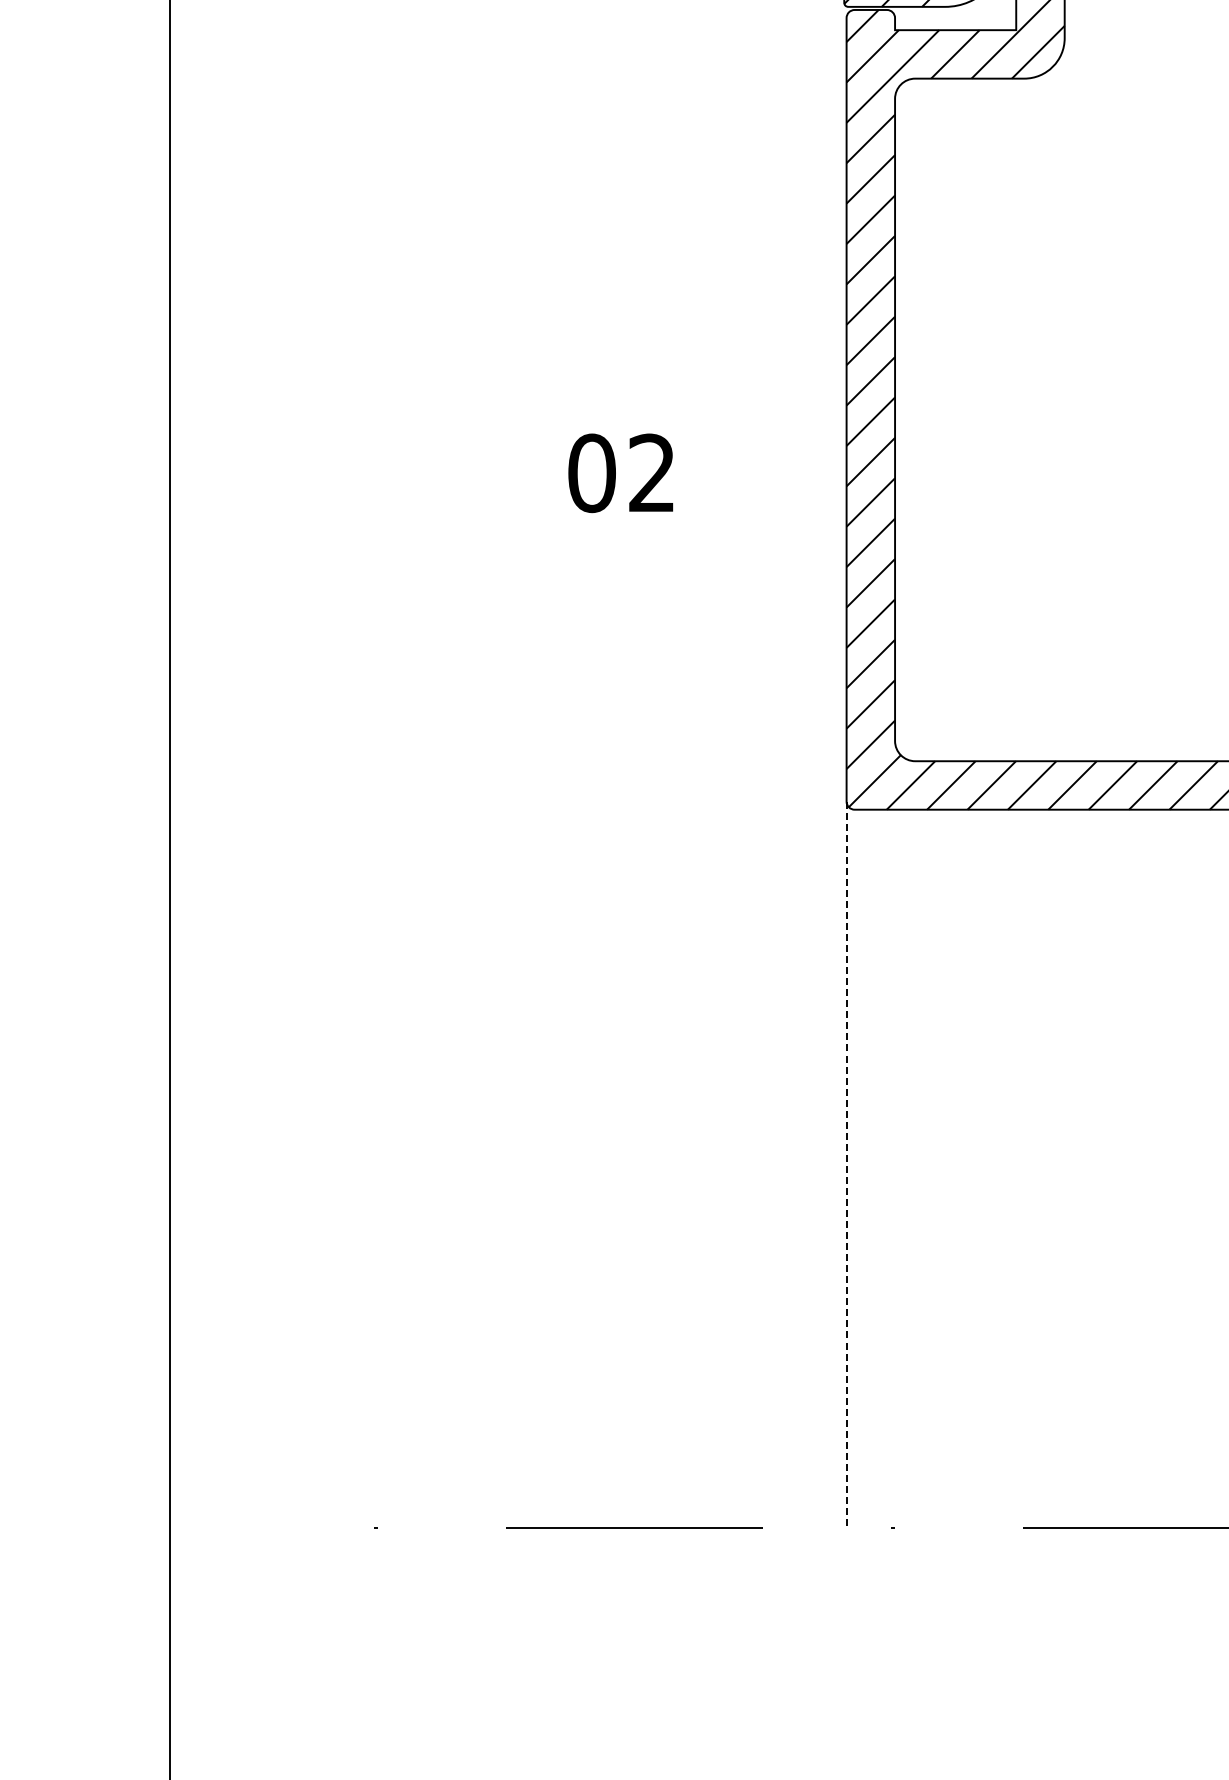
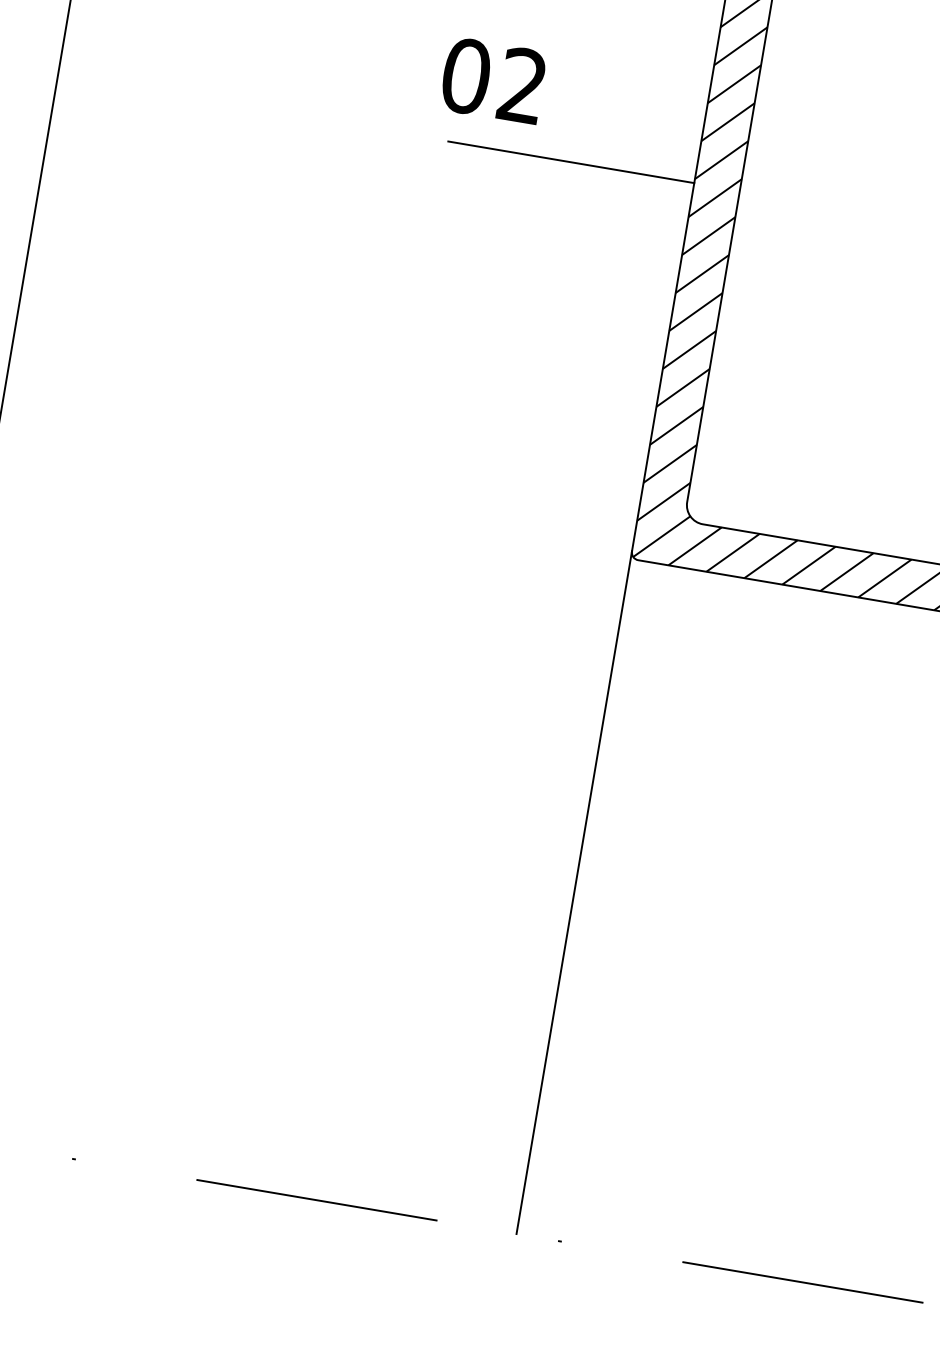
line: (715, 409) -> (571, 161), added
text: (620, 473) -> (492, 81), moved
line: (846, 1165) -> (574, 893), dashed -> solid

